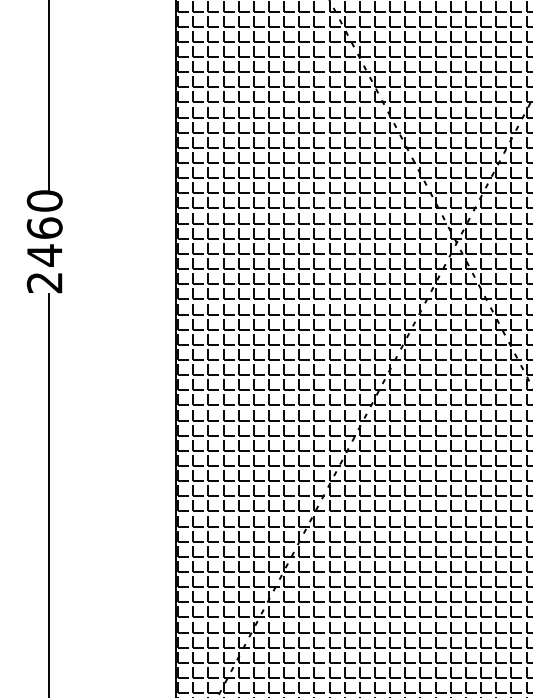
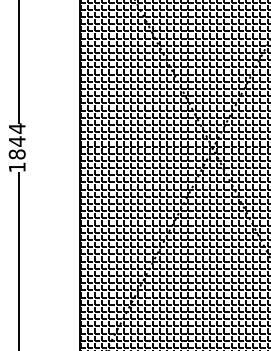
text: (43, 240) -> (16, 147), 2460 -> 1844

